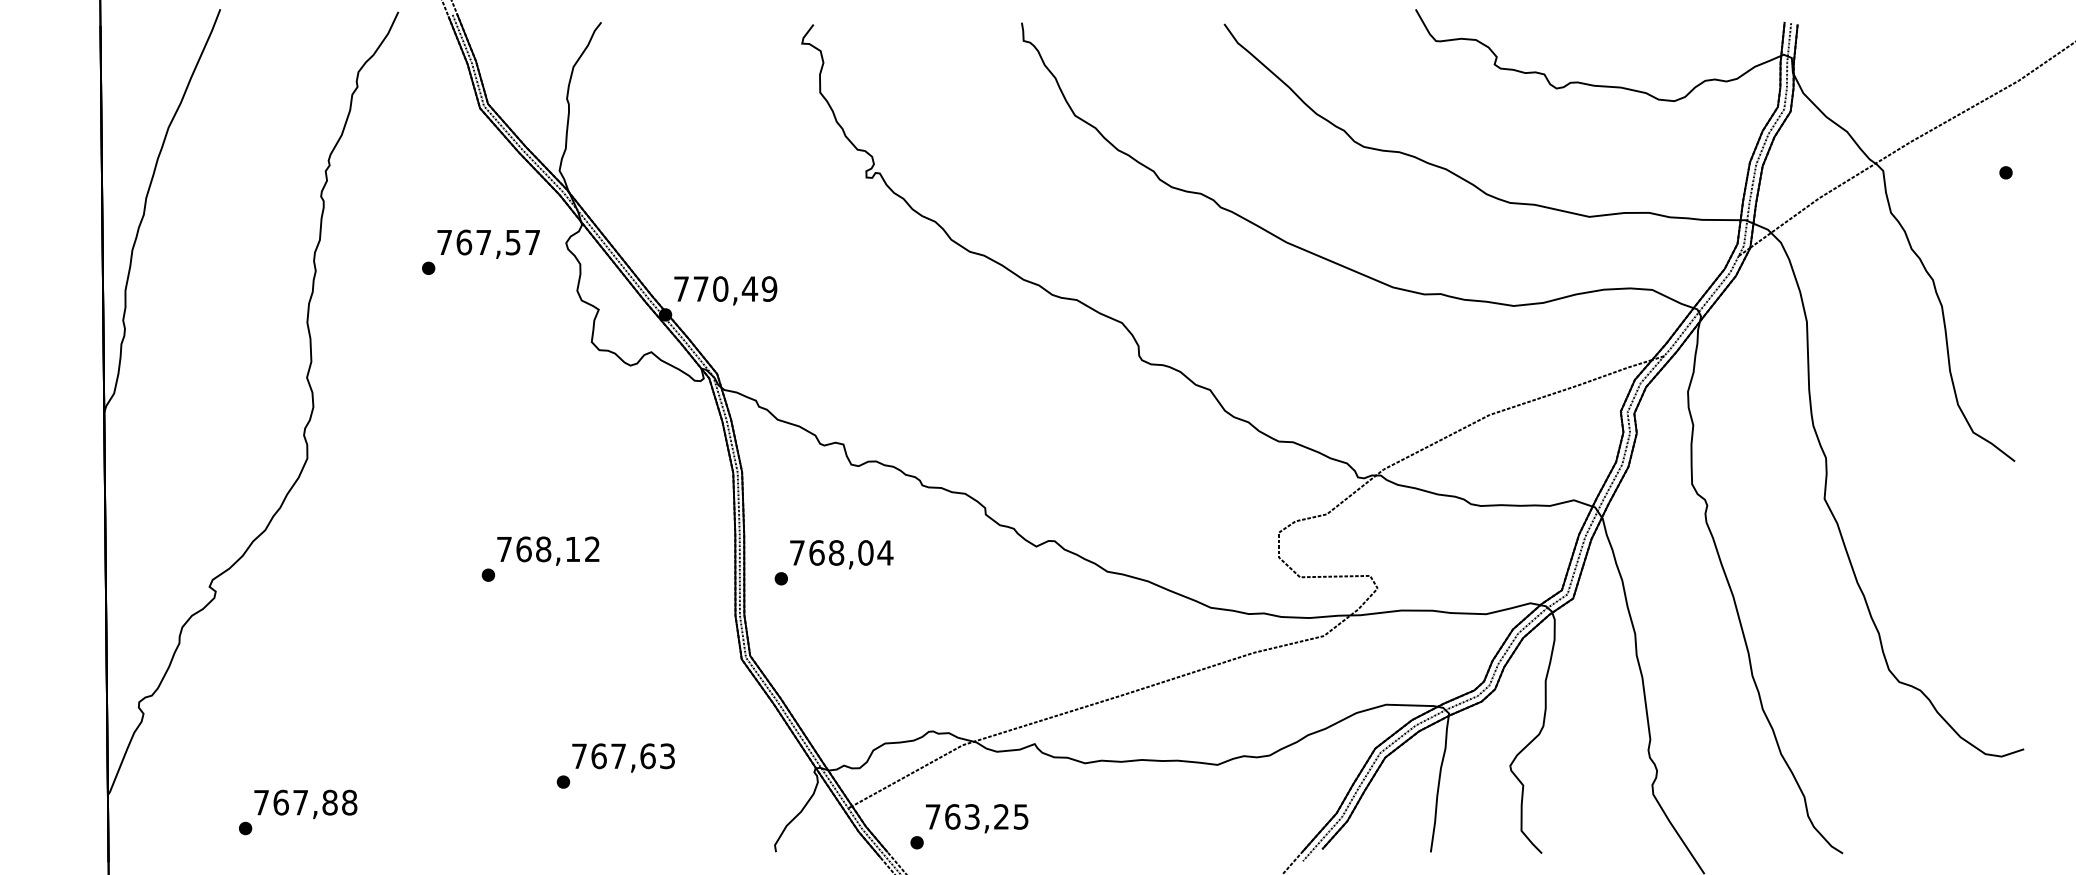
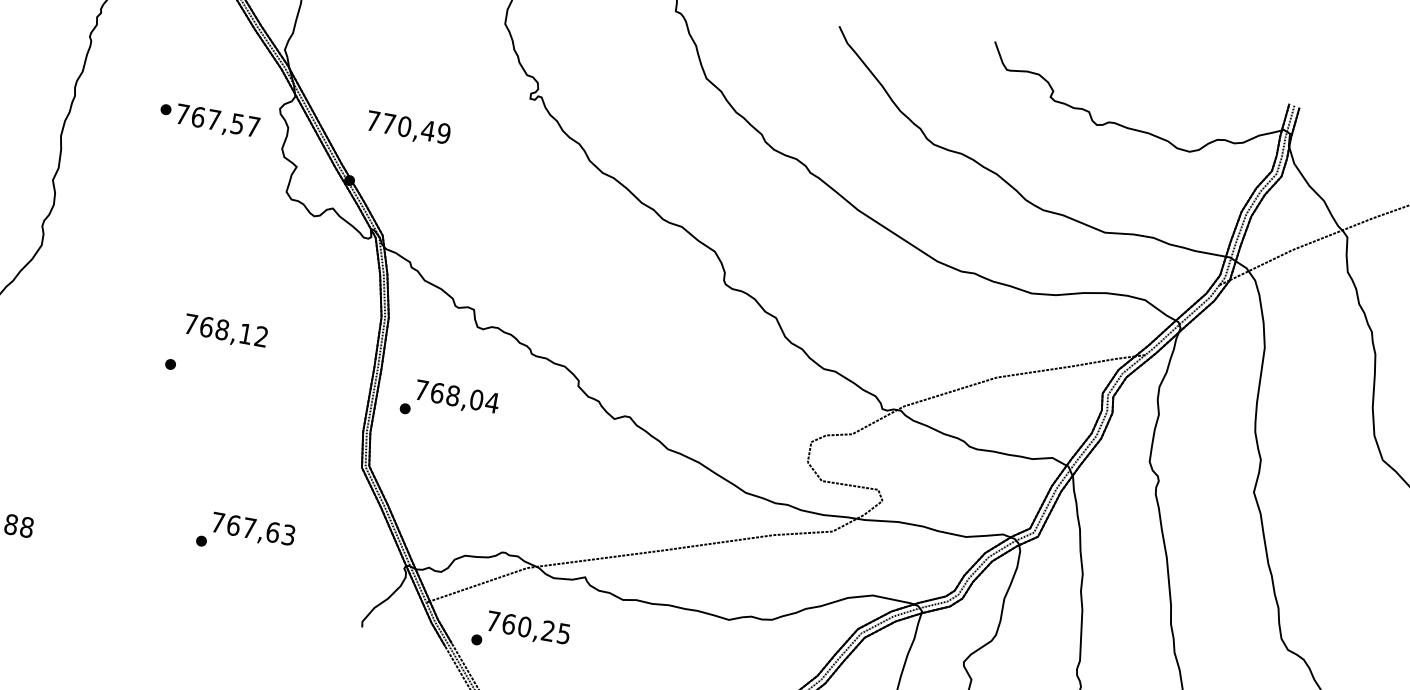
text: (488, 243) -> (217, 121), moved
text: (725, 290) -> (408, 128), moved
text: (548, 550) -> (226, 331), moved
text: (971, 816) -> (524, 626), 763,25 -> 760,25

